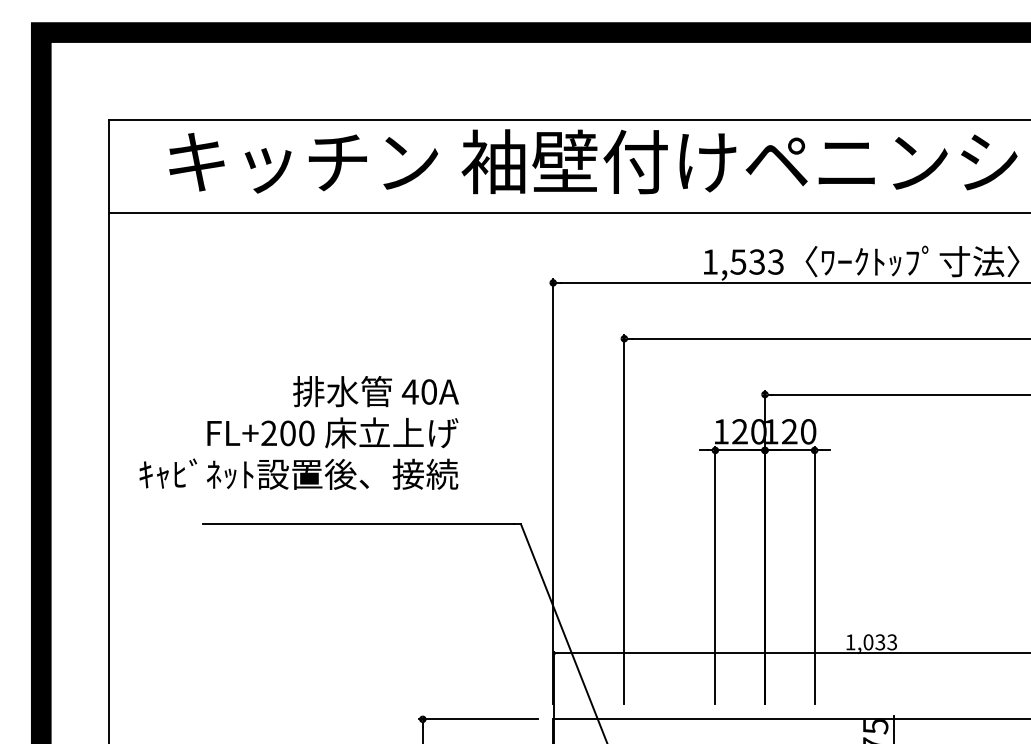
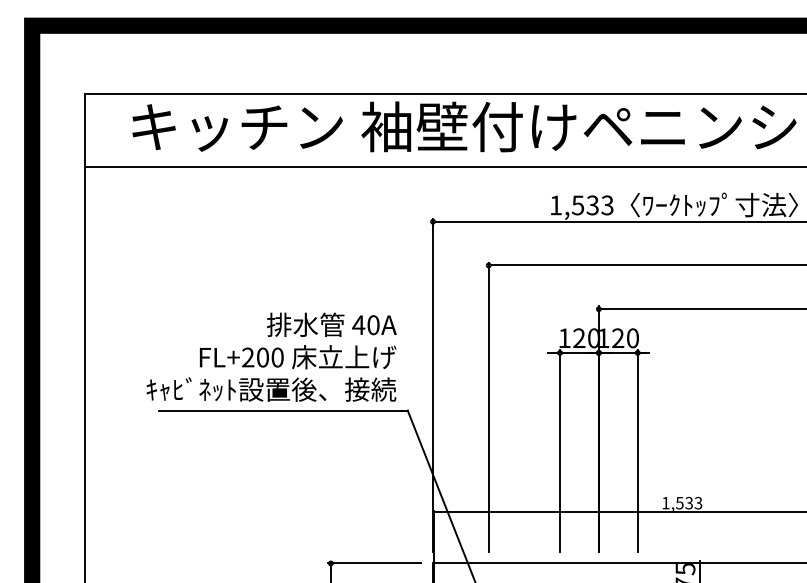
text: (298, 432) -> (271, 356), moved
text: (868, 642) -> (679, 503), 1,033 -> 1,533

